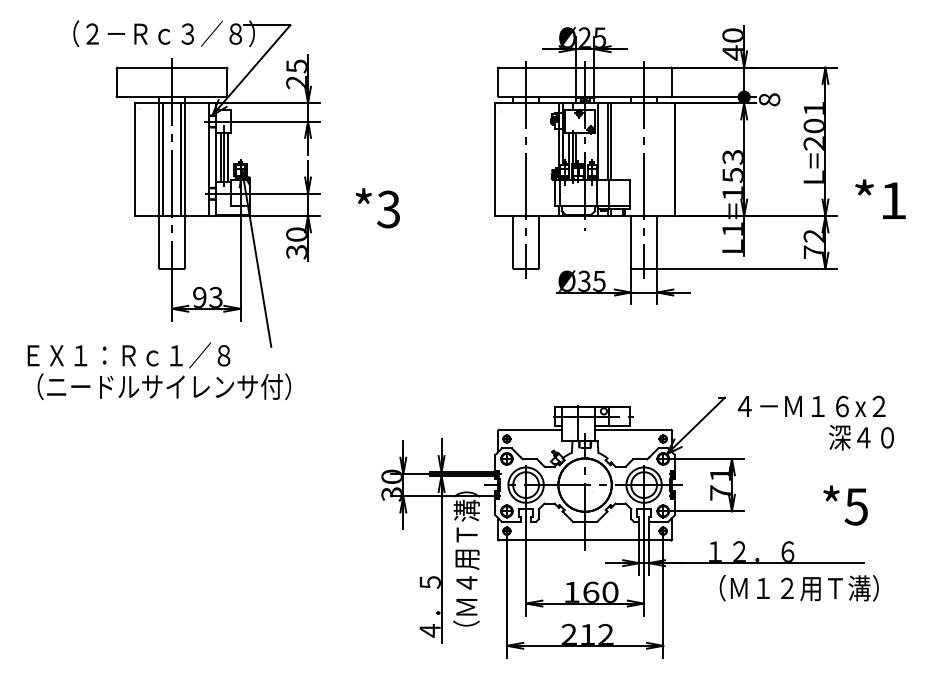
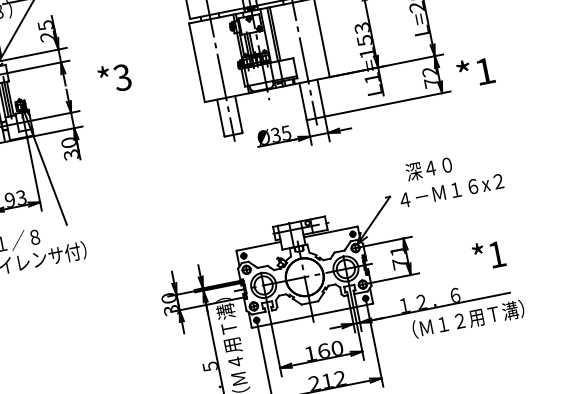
text: (880, 198) -> (475, 71), moved
text: (377, 208) -> (114, 78), moved
text: (861, 437) -> (429, 168), moved
text: (855, 506) -> (496, 254), *5 -> *1

